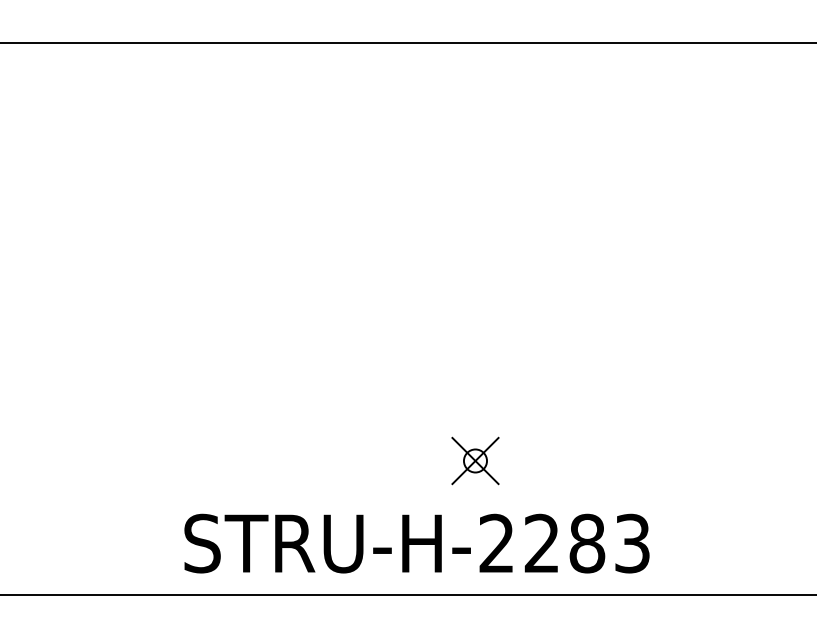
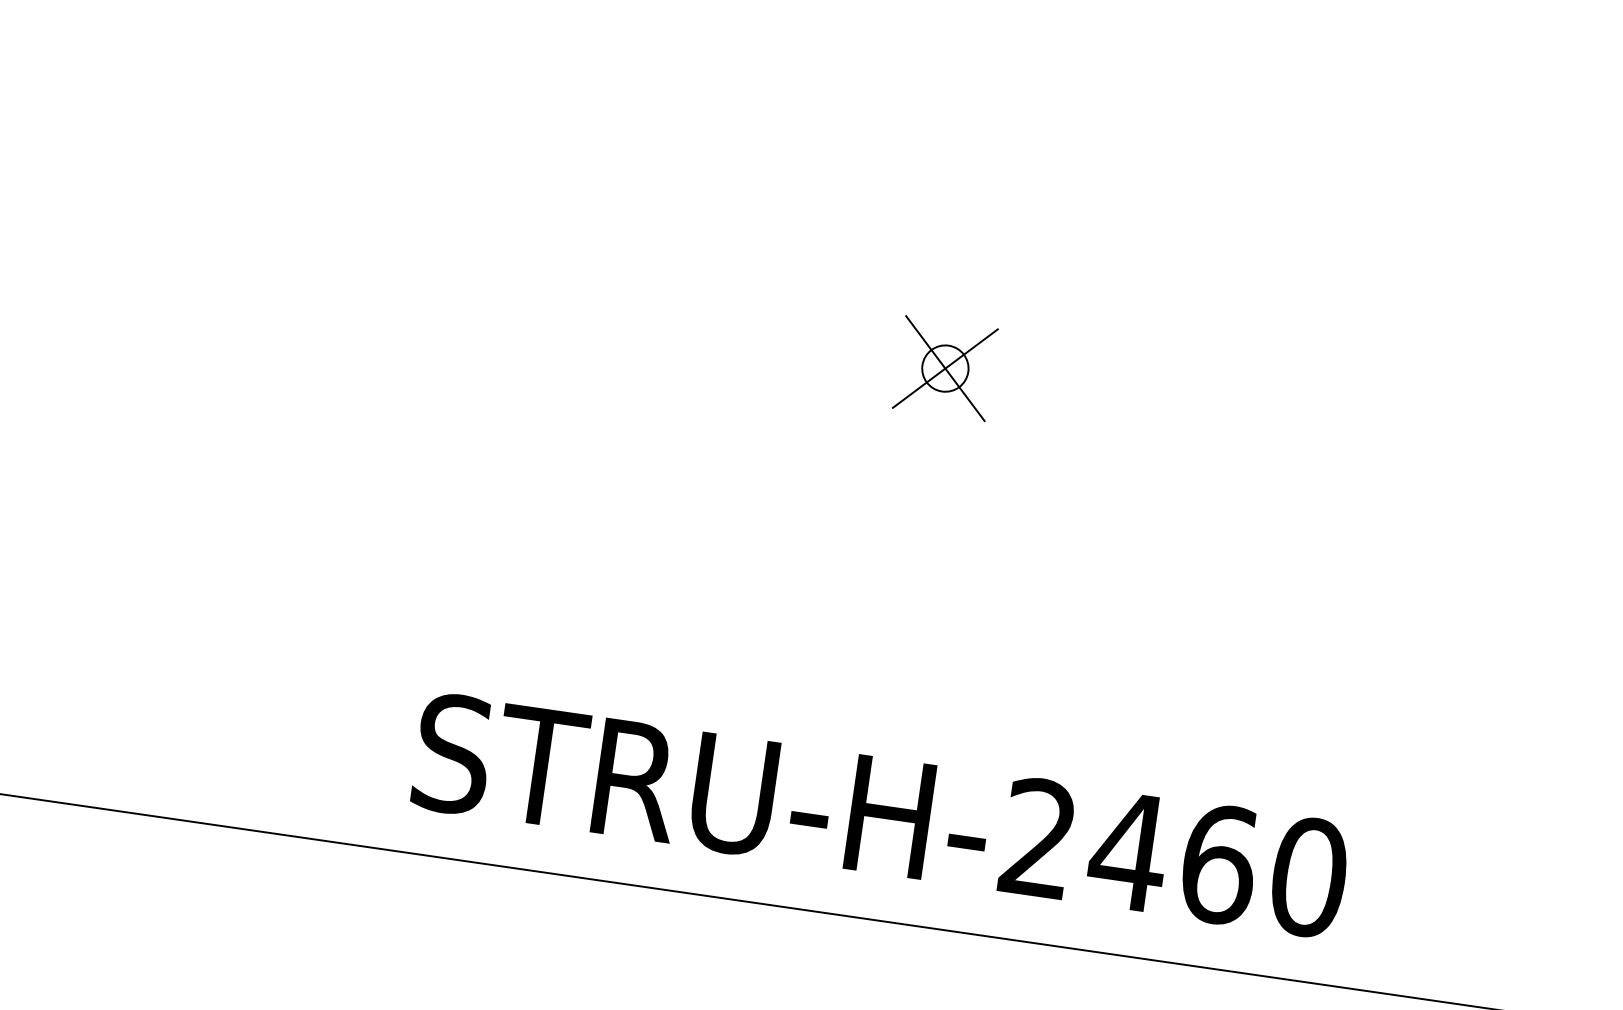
part: (475, 460) -> (945, 367), moved
text: (586, 543) -> (1217, 863), STRU-H-2283 -> STRU-H-2460

